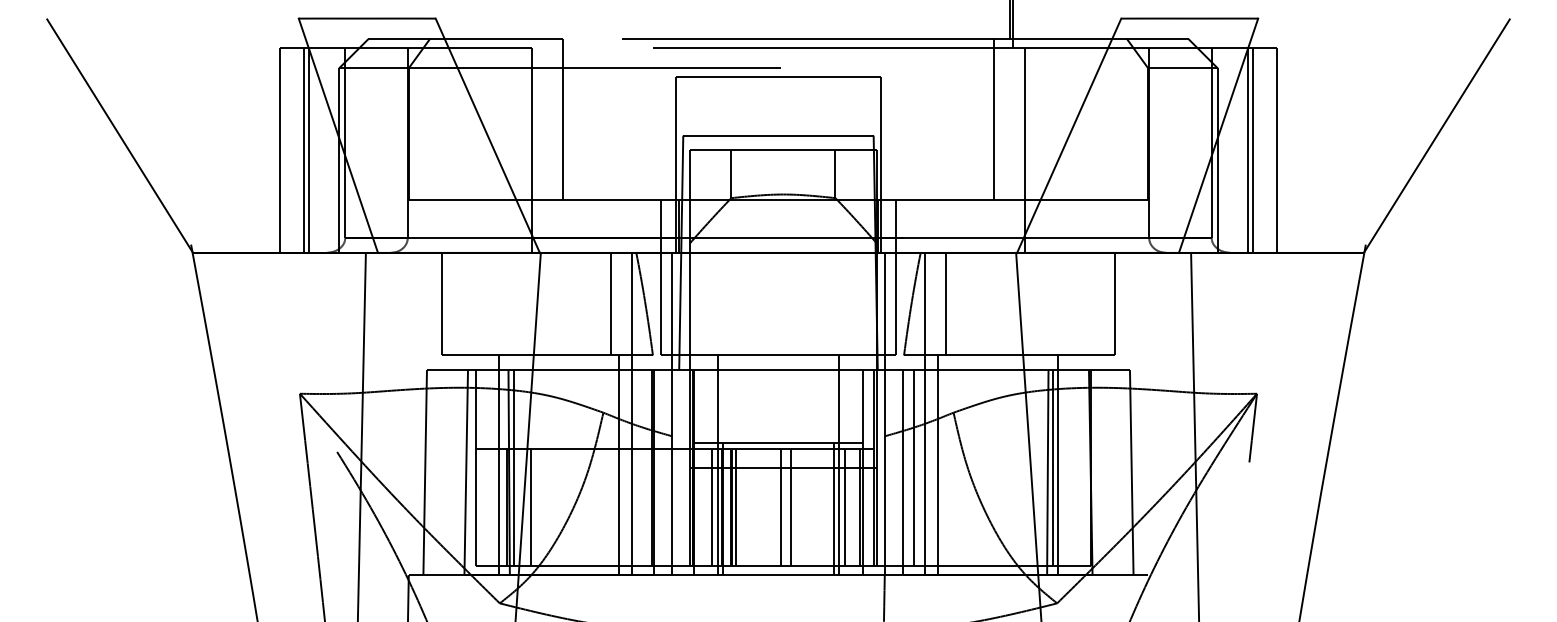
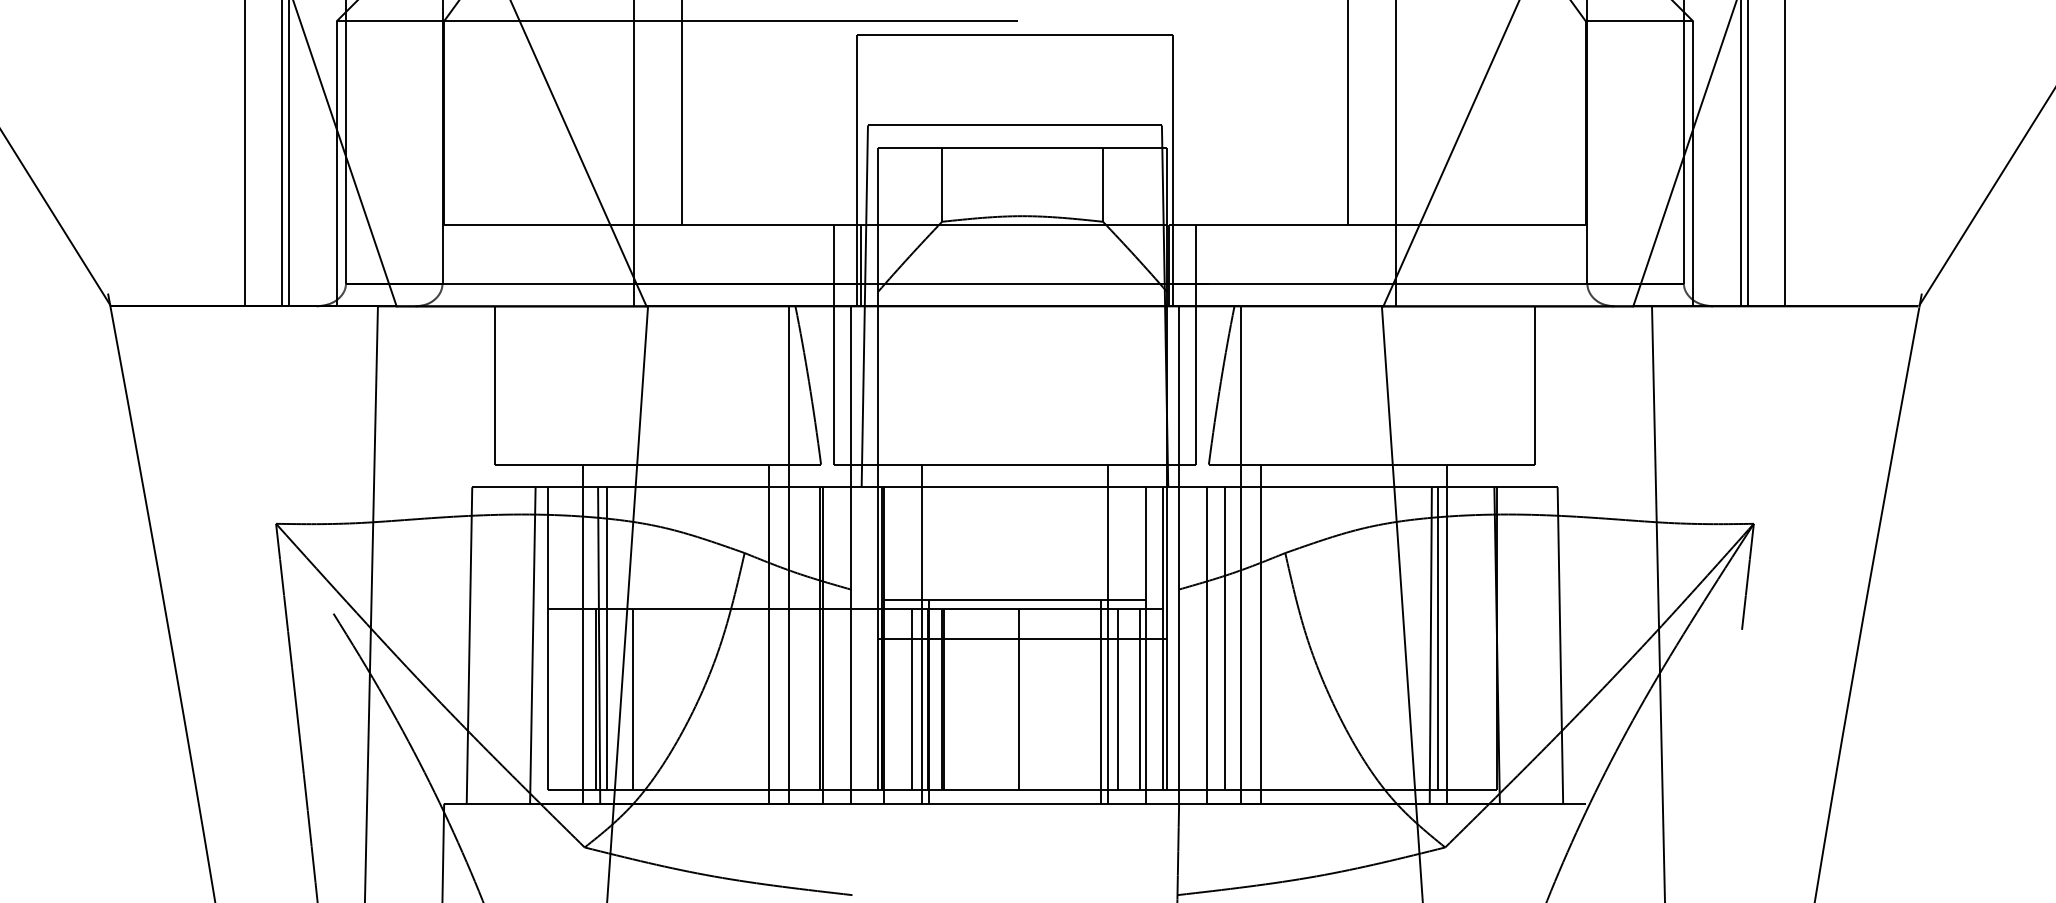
line: (611, 303) -> (757, 384), removed
line: (945, 303) -> (1272, 384), removed
line: (736, 507) -> (950, 699), removed
line: (790, 507) -> (1033, 699), removed

